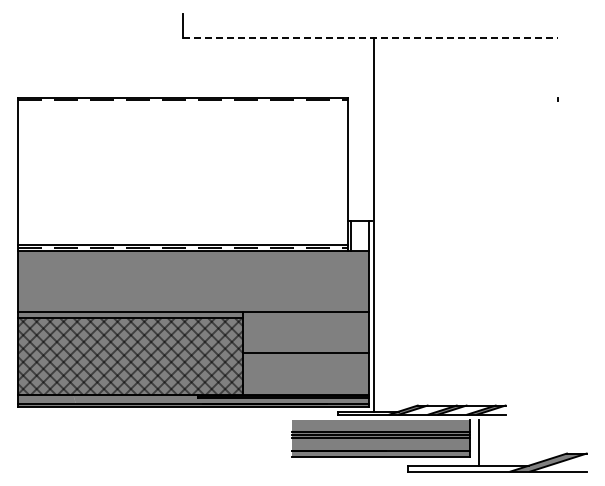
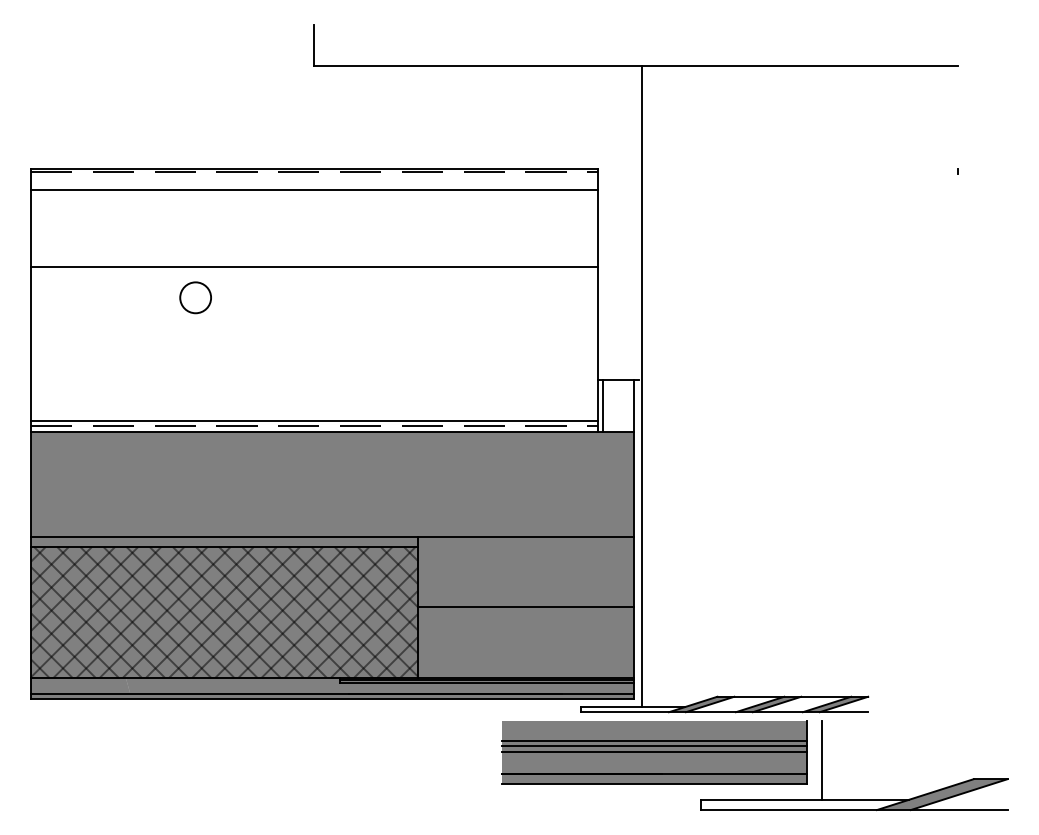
line: (371, 38) -> (638, 66), dashed -> solid
line: (183, 110) -> (315, 189), added
line: (183, 155) -> (315, 267), added
circle: (113, 173) -> (194, 298), added

